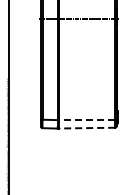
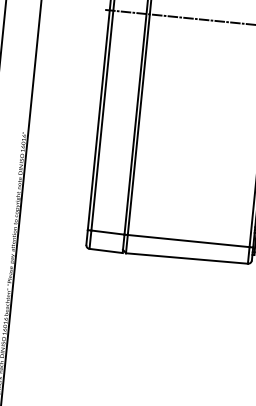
line: (87, 120) -> (189, 241), dashed -> solid
line: (87, 128) -> (187, 259), dashed -> solid

